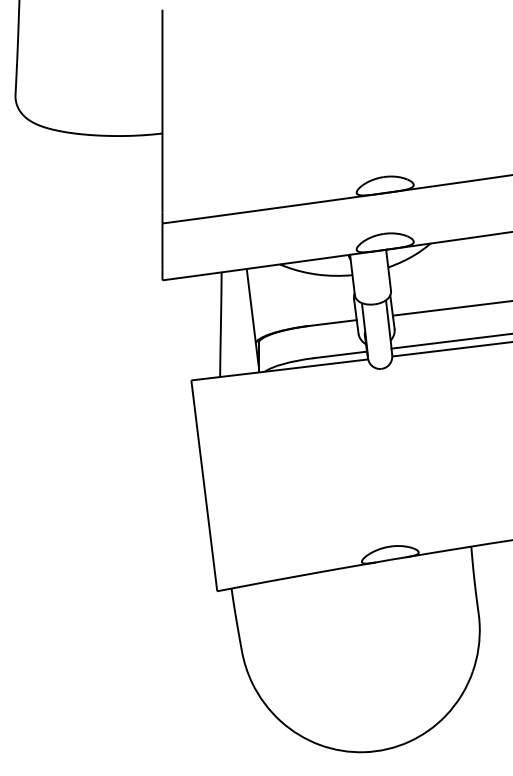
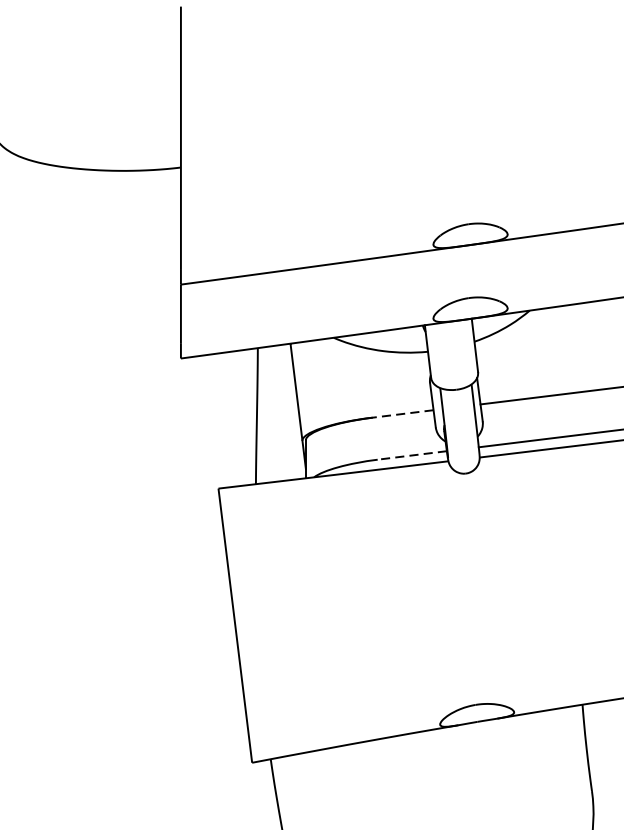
line: (332, 323) -> (402, 414), solid -> dashed
line: (340, 354) -> (412, 454), solid -> dashed

